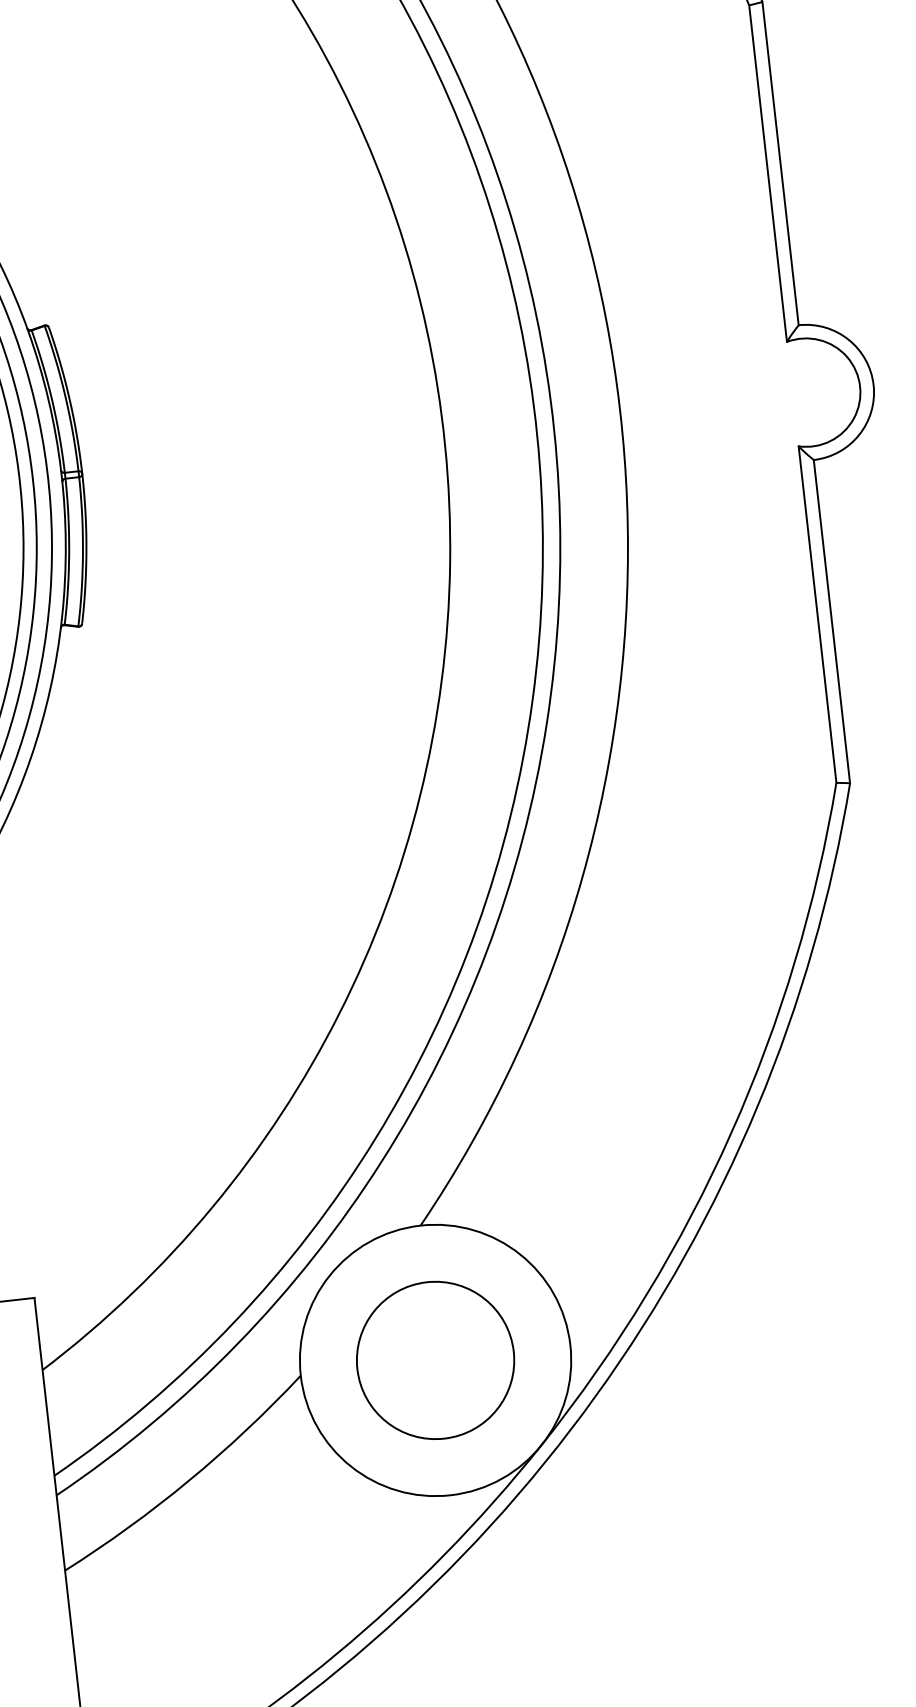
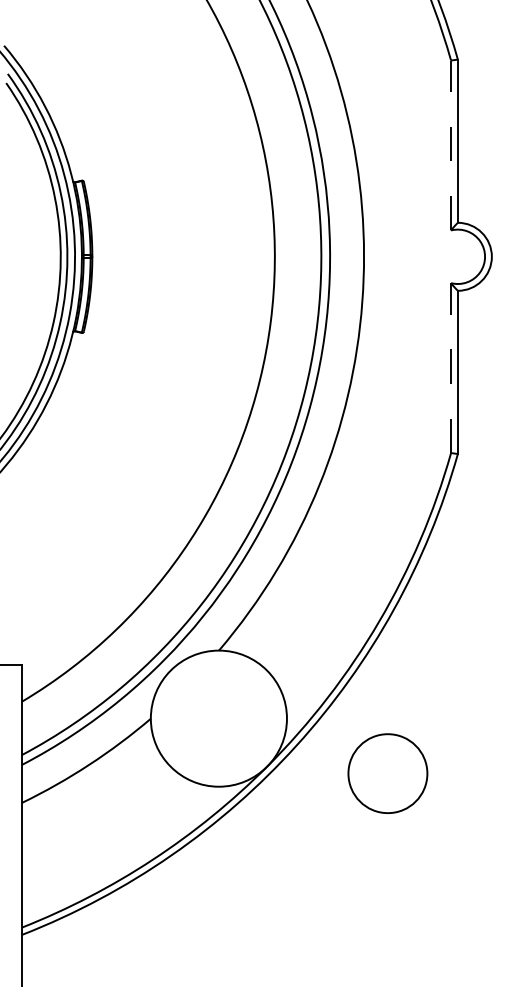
line: (768, 173) -> (451, 145), solid -> dashed
line: (818, 615) -> (451, 368), solid -> dashed
circle: (434, 1360) -> (387, 773), moved

